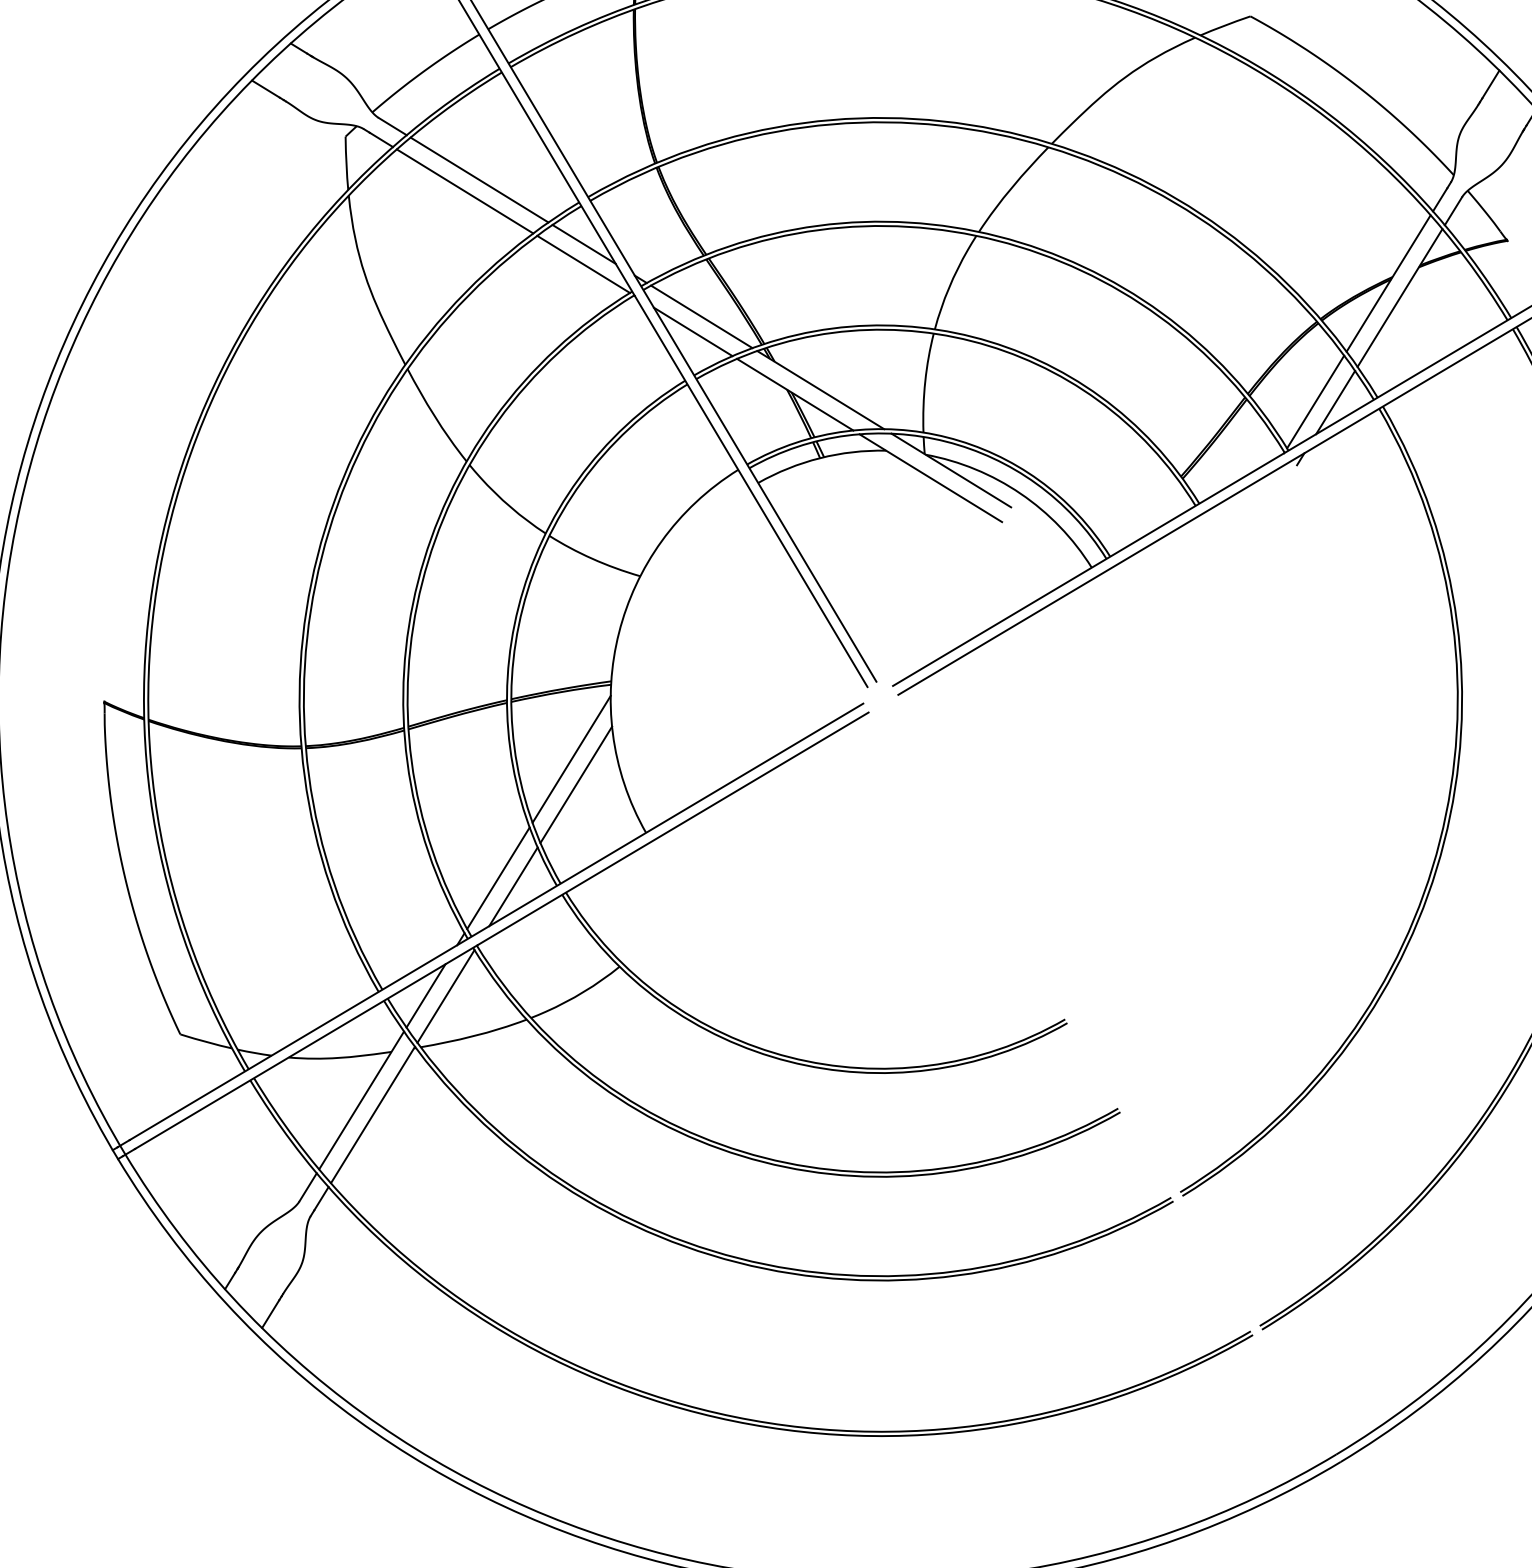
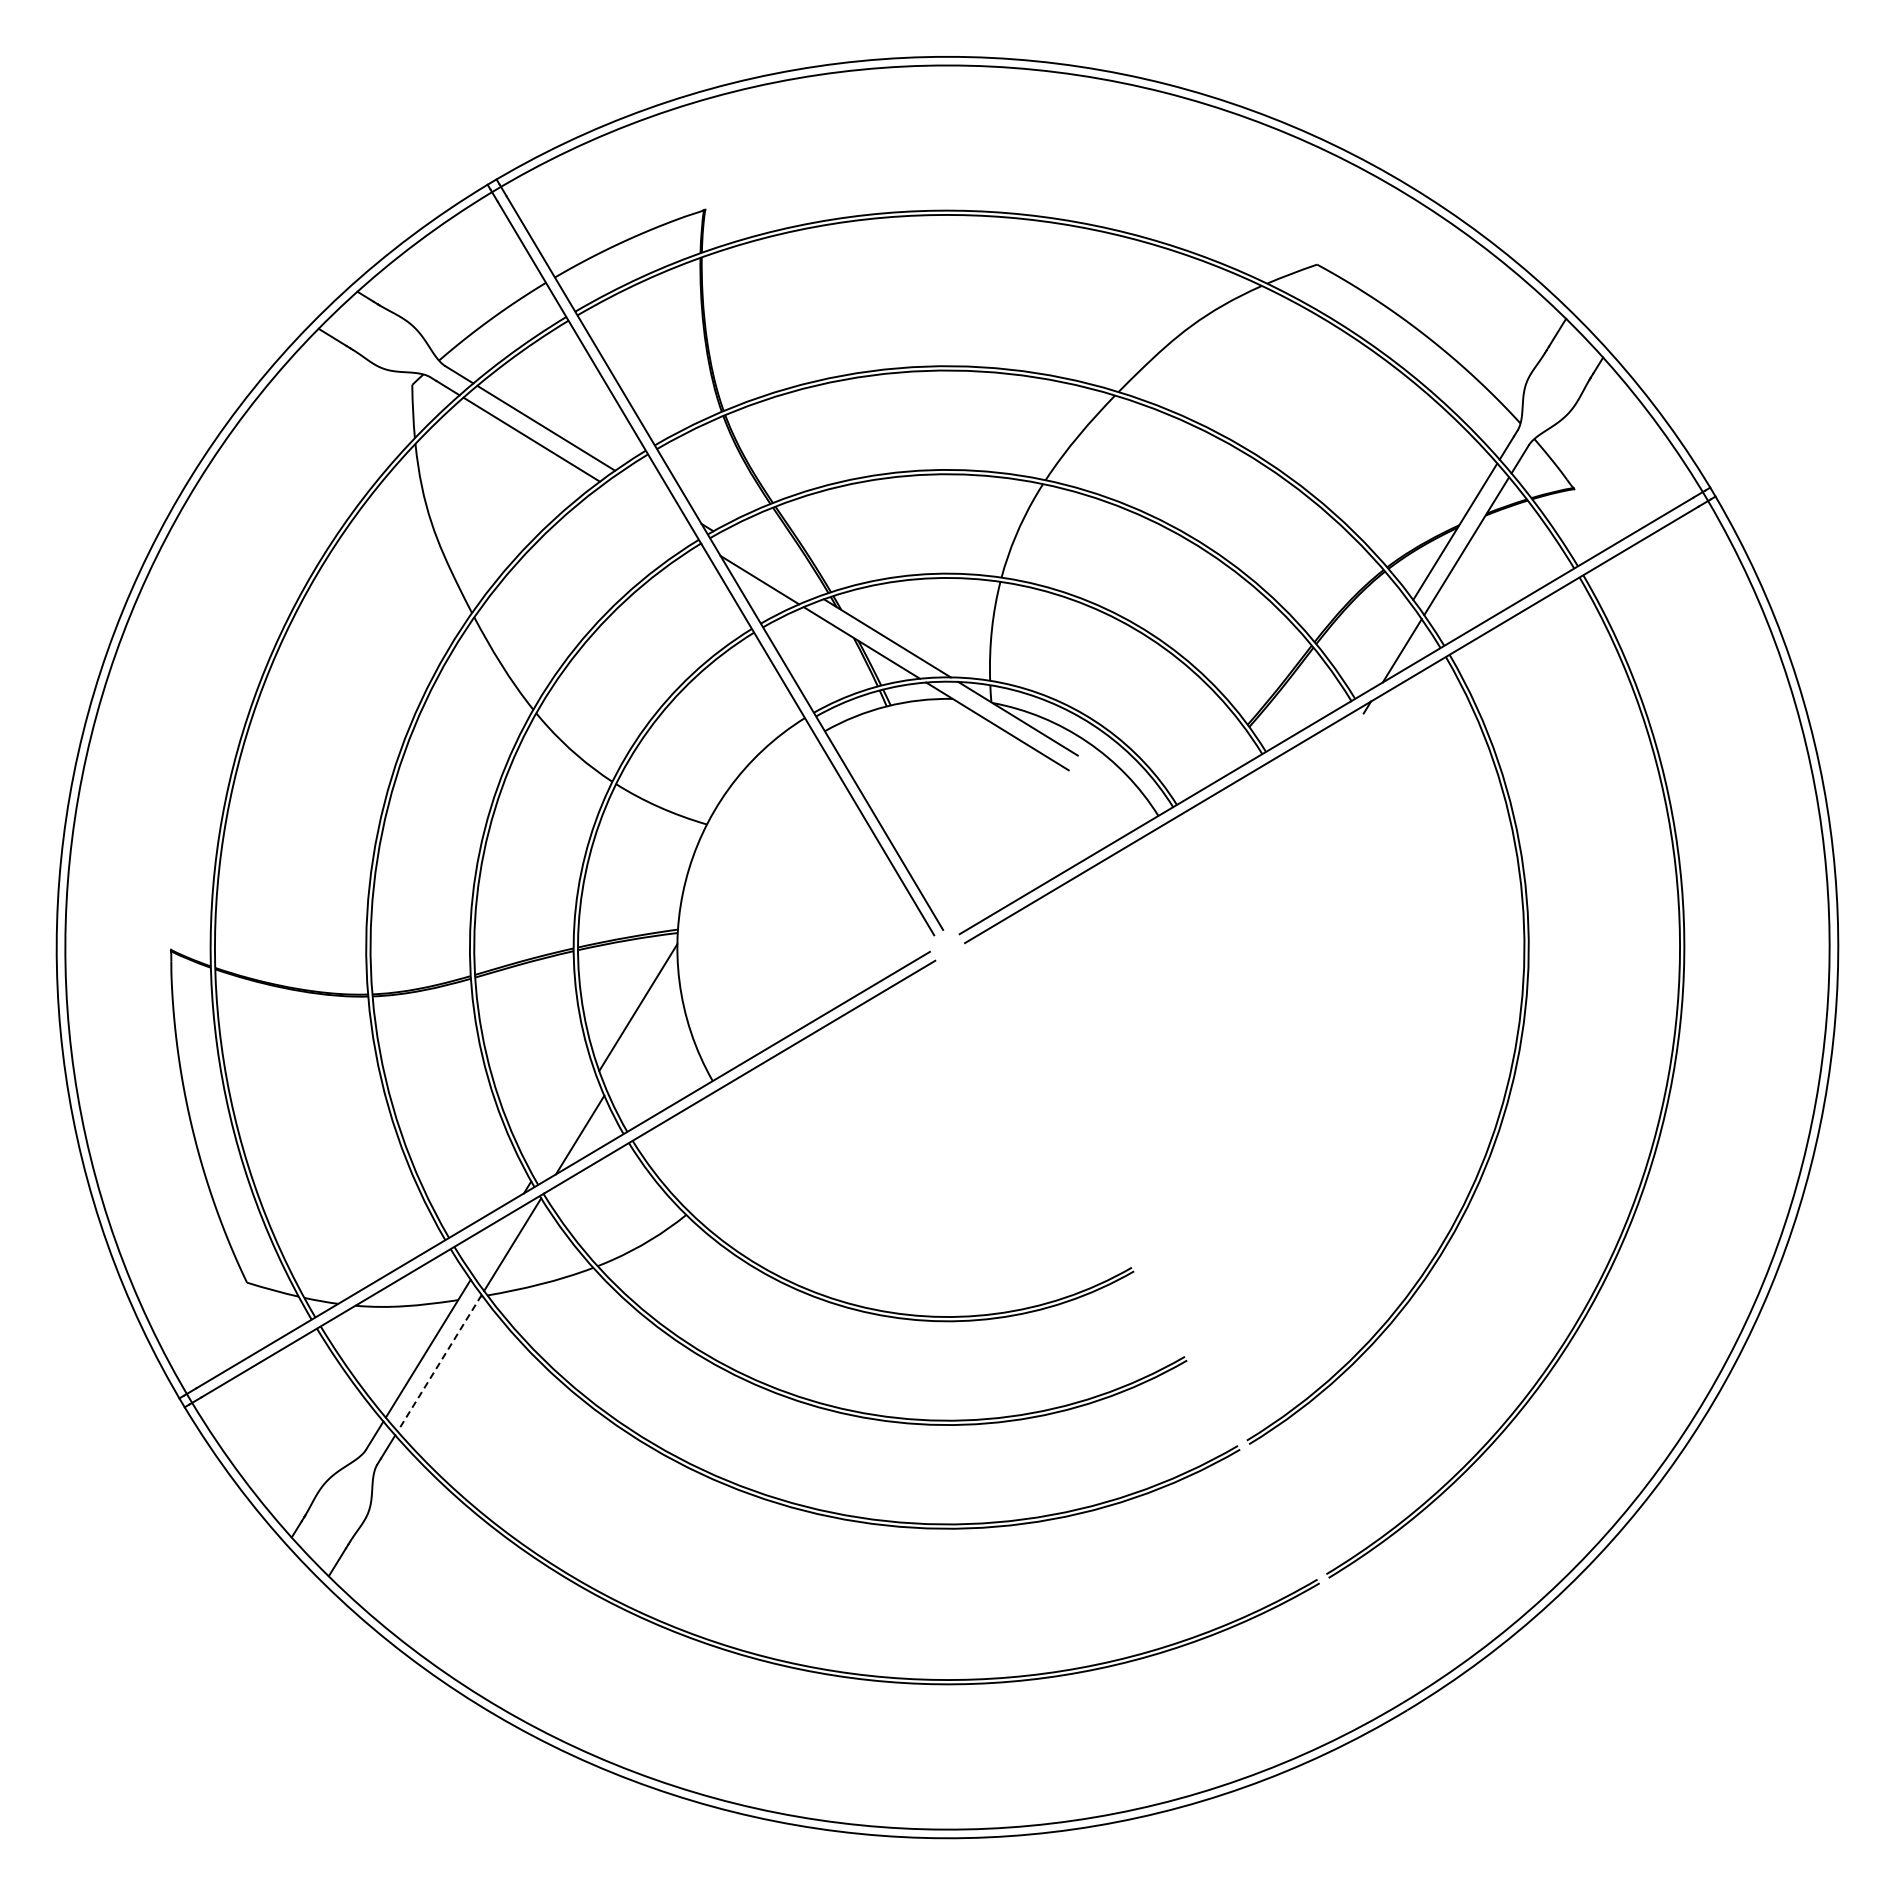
line: (583, 244) -> (650, 492), removed
line: (582, 264) -> (649, 512), removed
line: (701, 316) -> (768, 564), removed
line: (1314, 401) -> (1381, 649), removed
line: (575, 784) -> (642, 1032), removed
line: (497, 878) -> (564, 1126), removed
line: (425, 995) -> (492, 1243), removed
line: (372, 1115) -> (439, 1363), solid -> dashed

